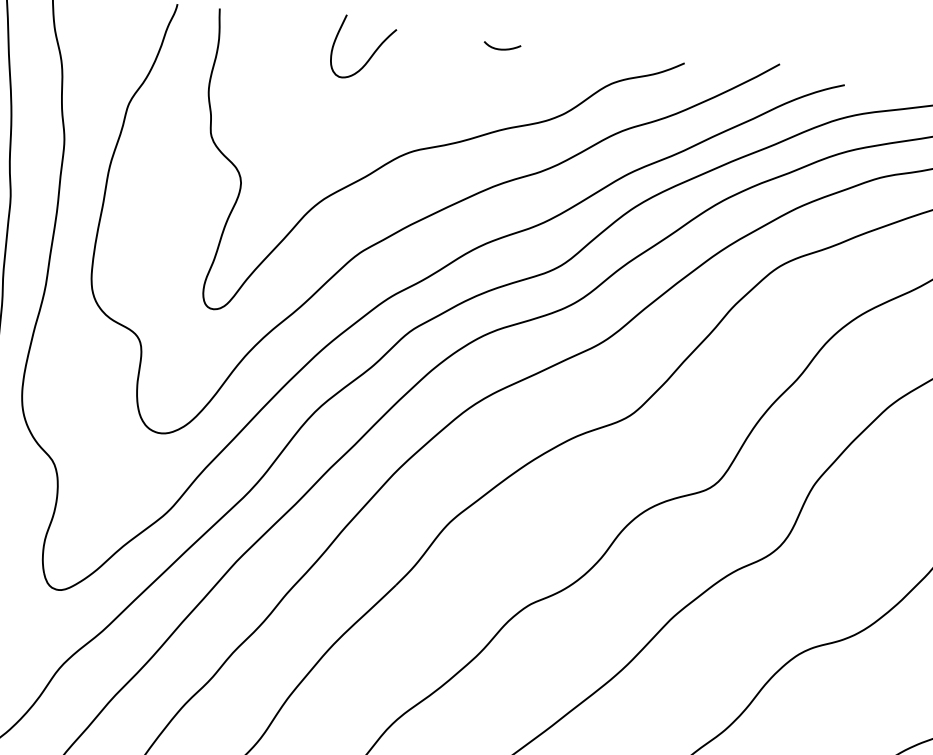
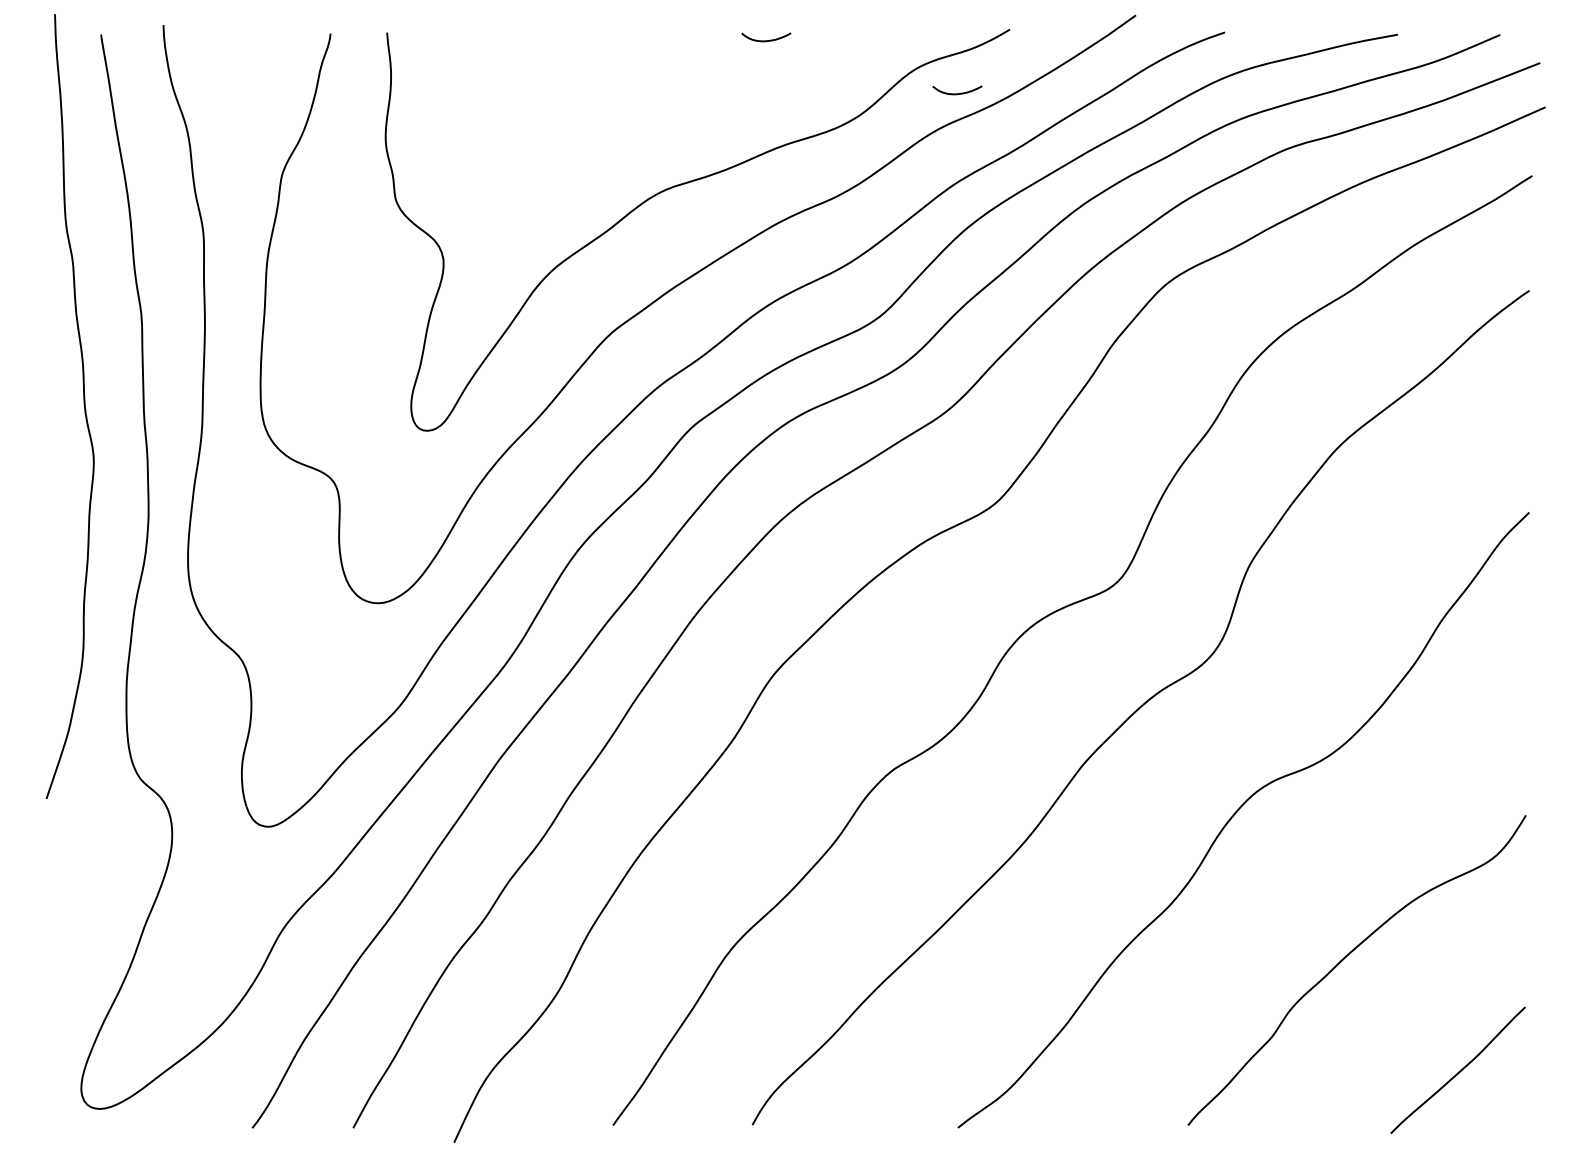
curve: (371, 55) -> (594, 70), removed
curve: (639, 106) -> (957, 93), added

